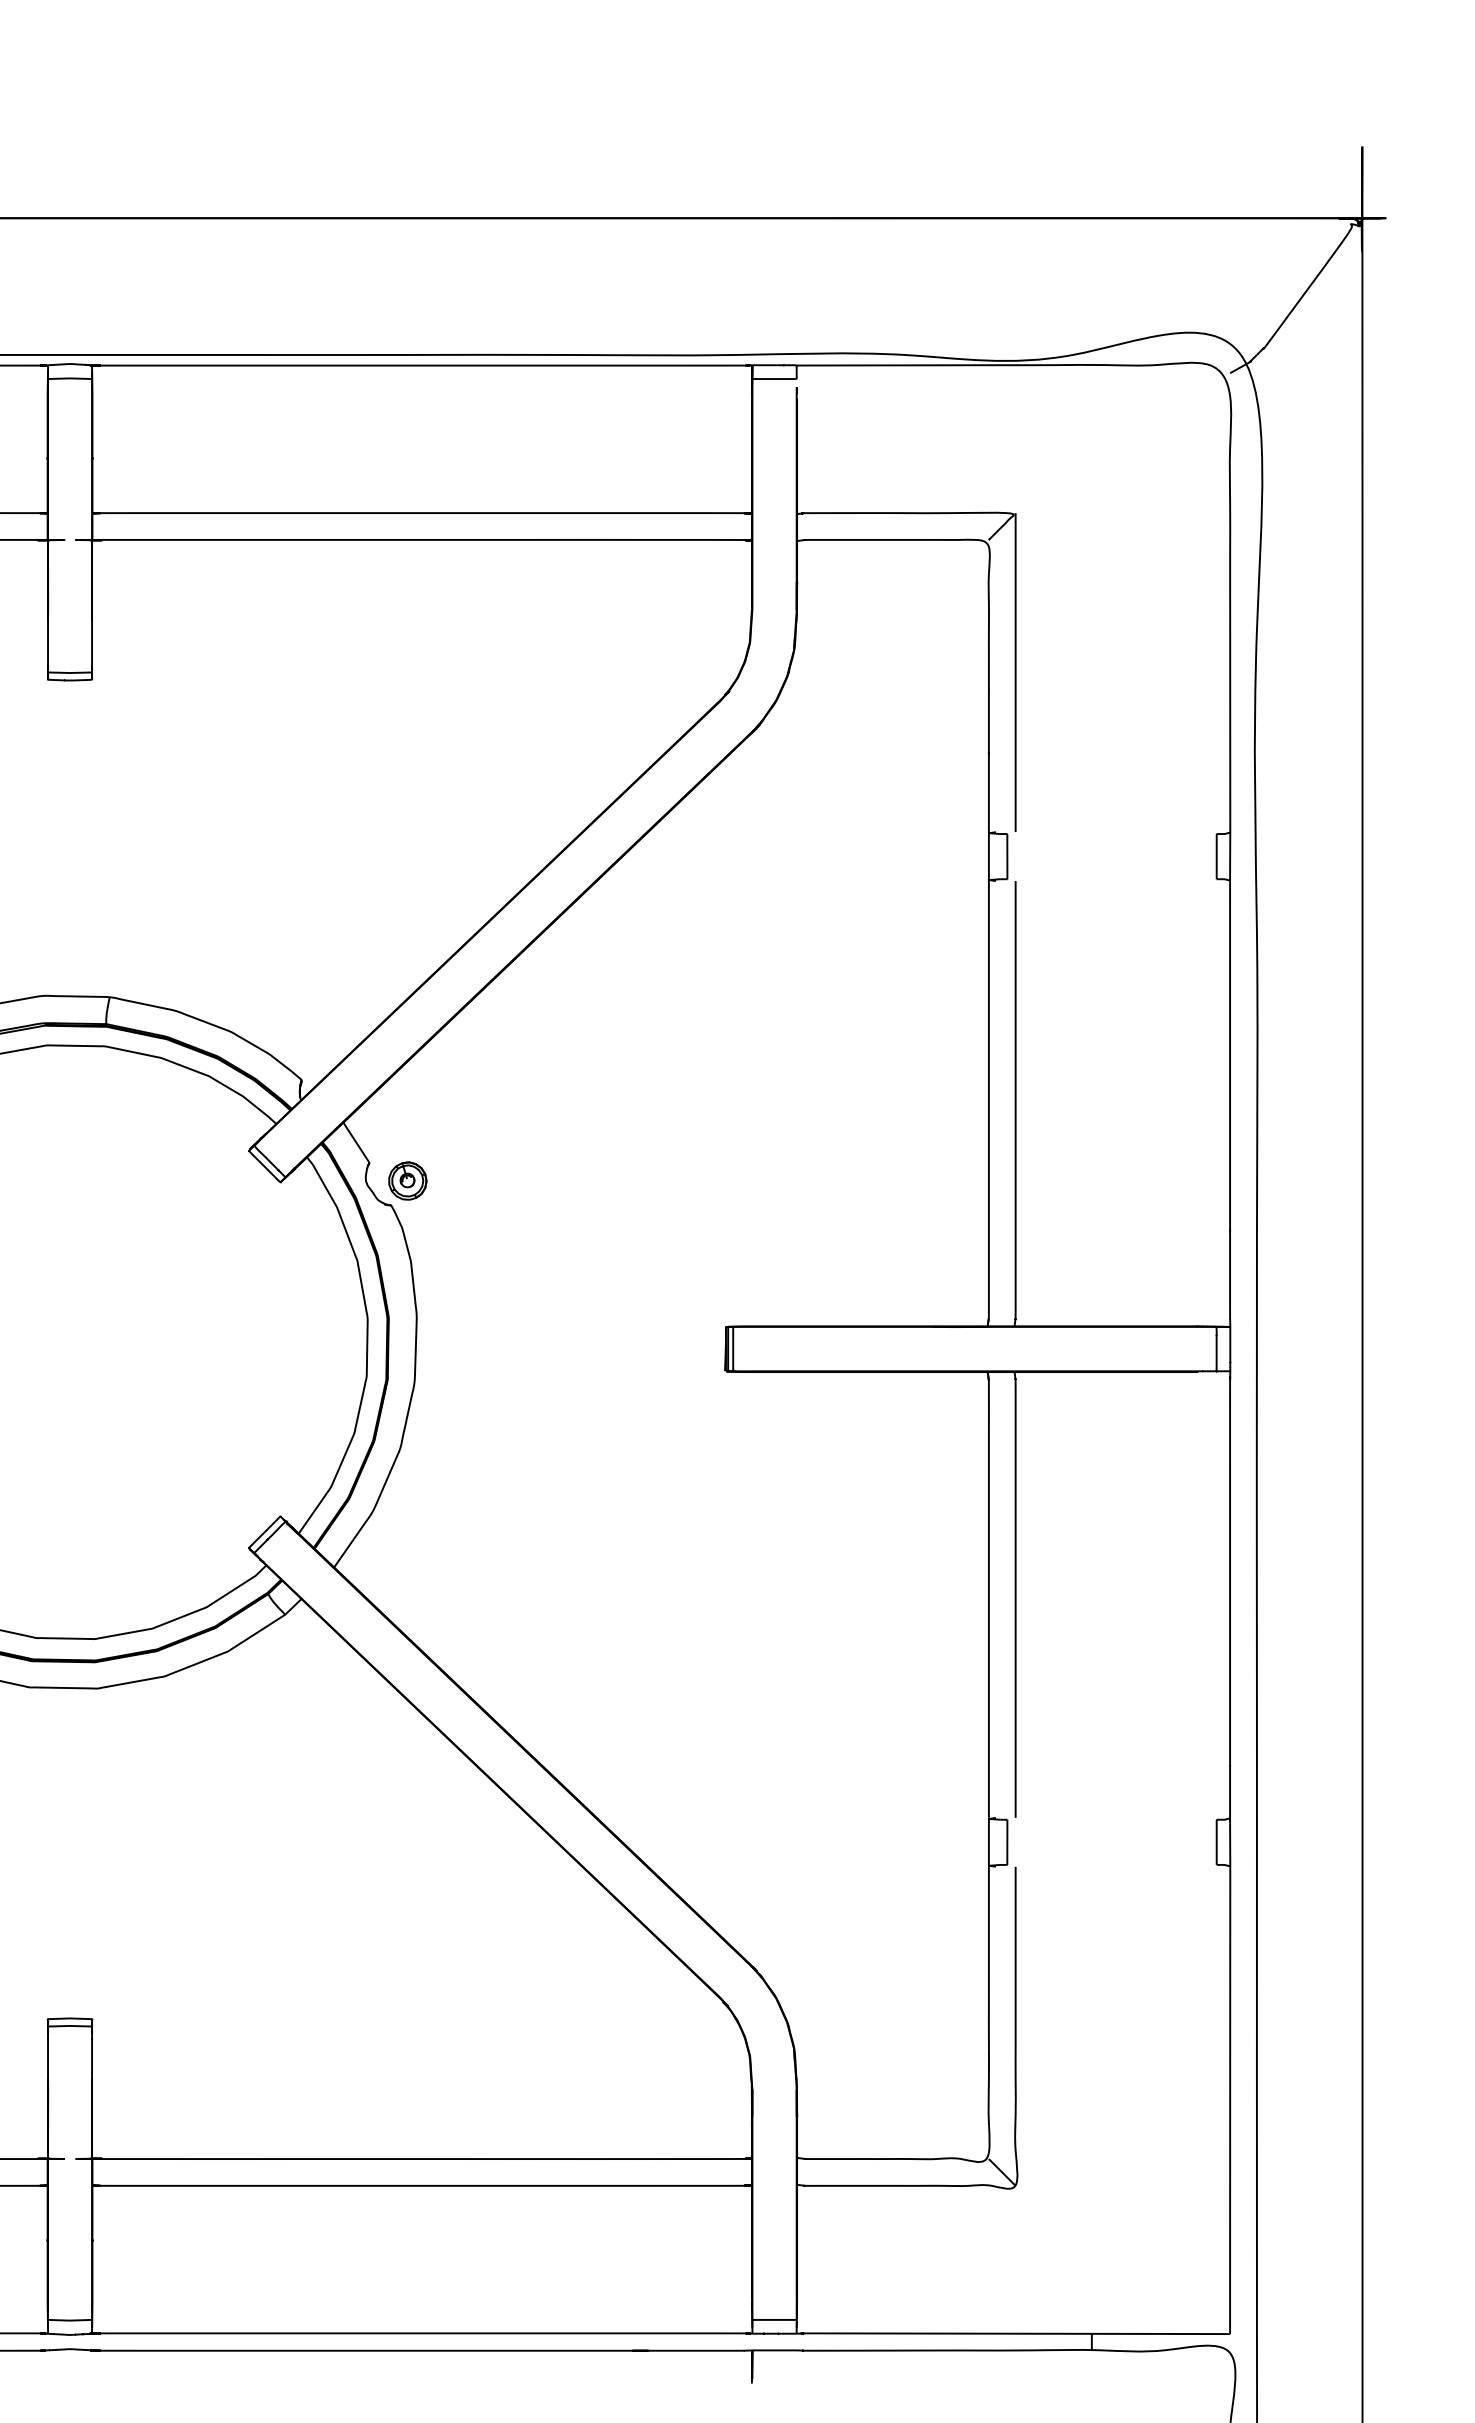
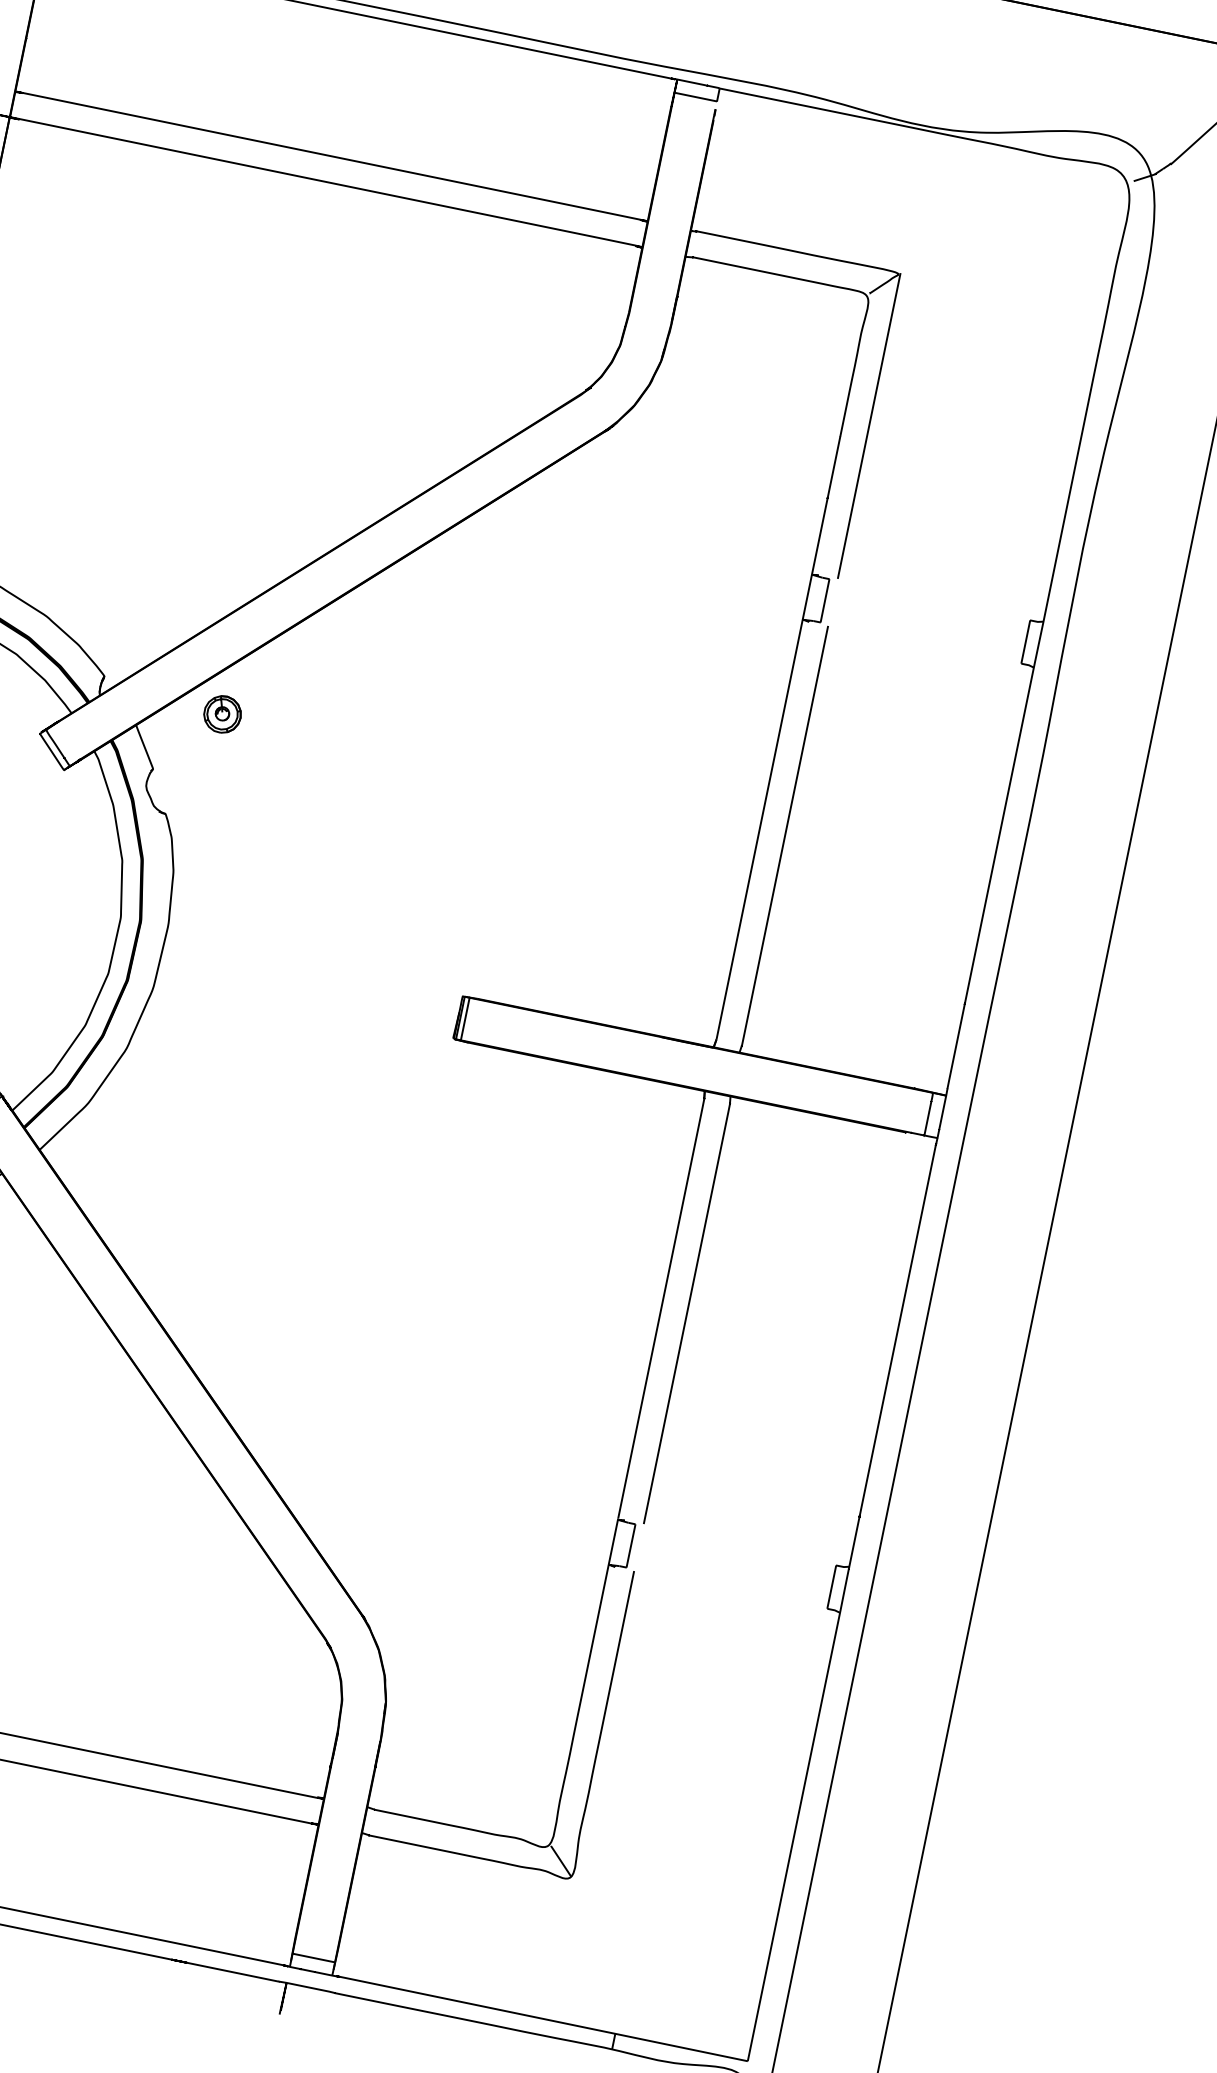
part: (407, 1180) -> (222, 713), moved

